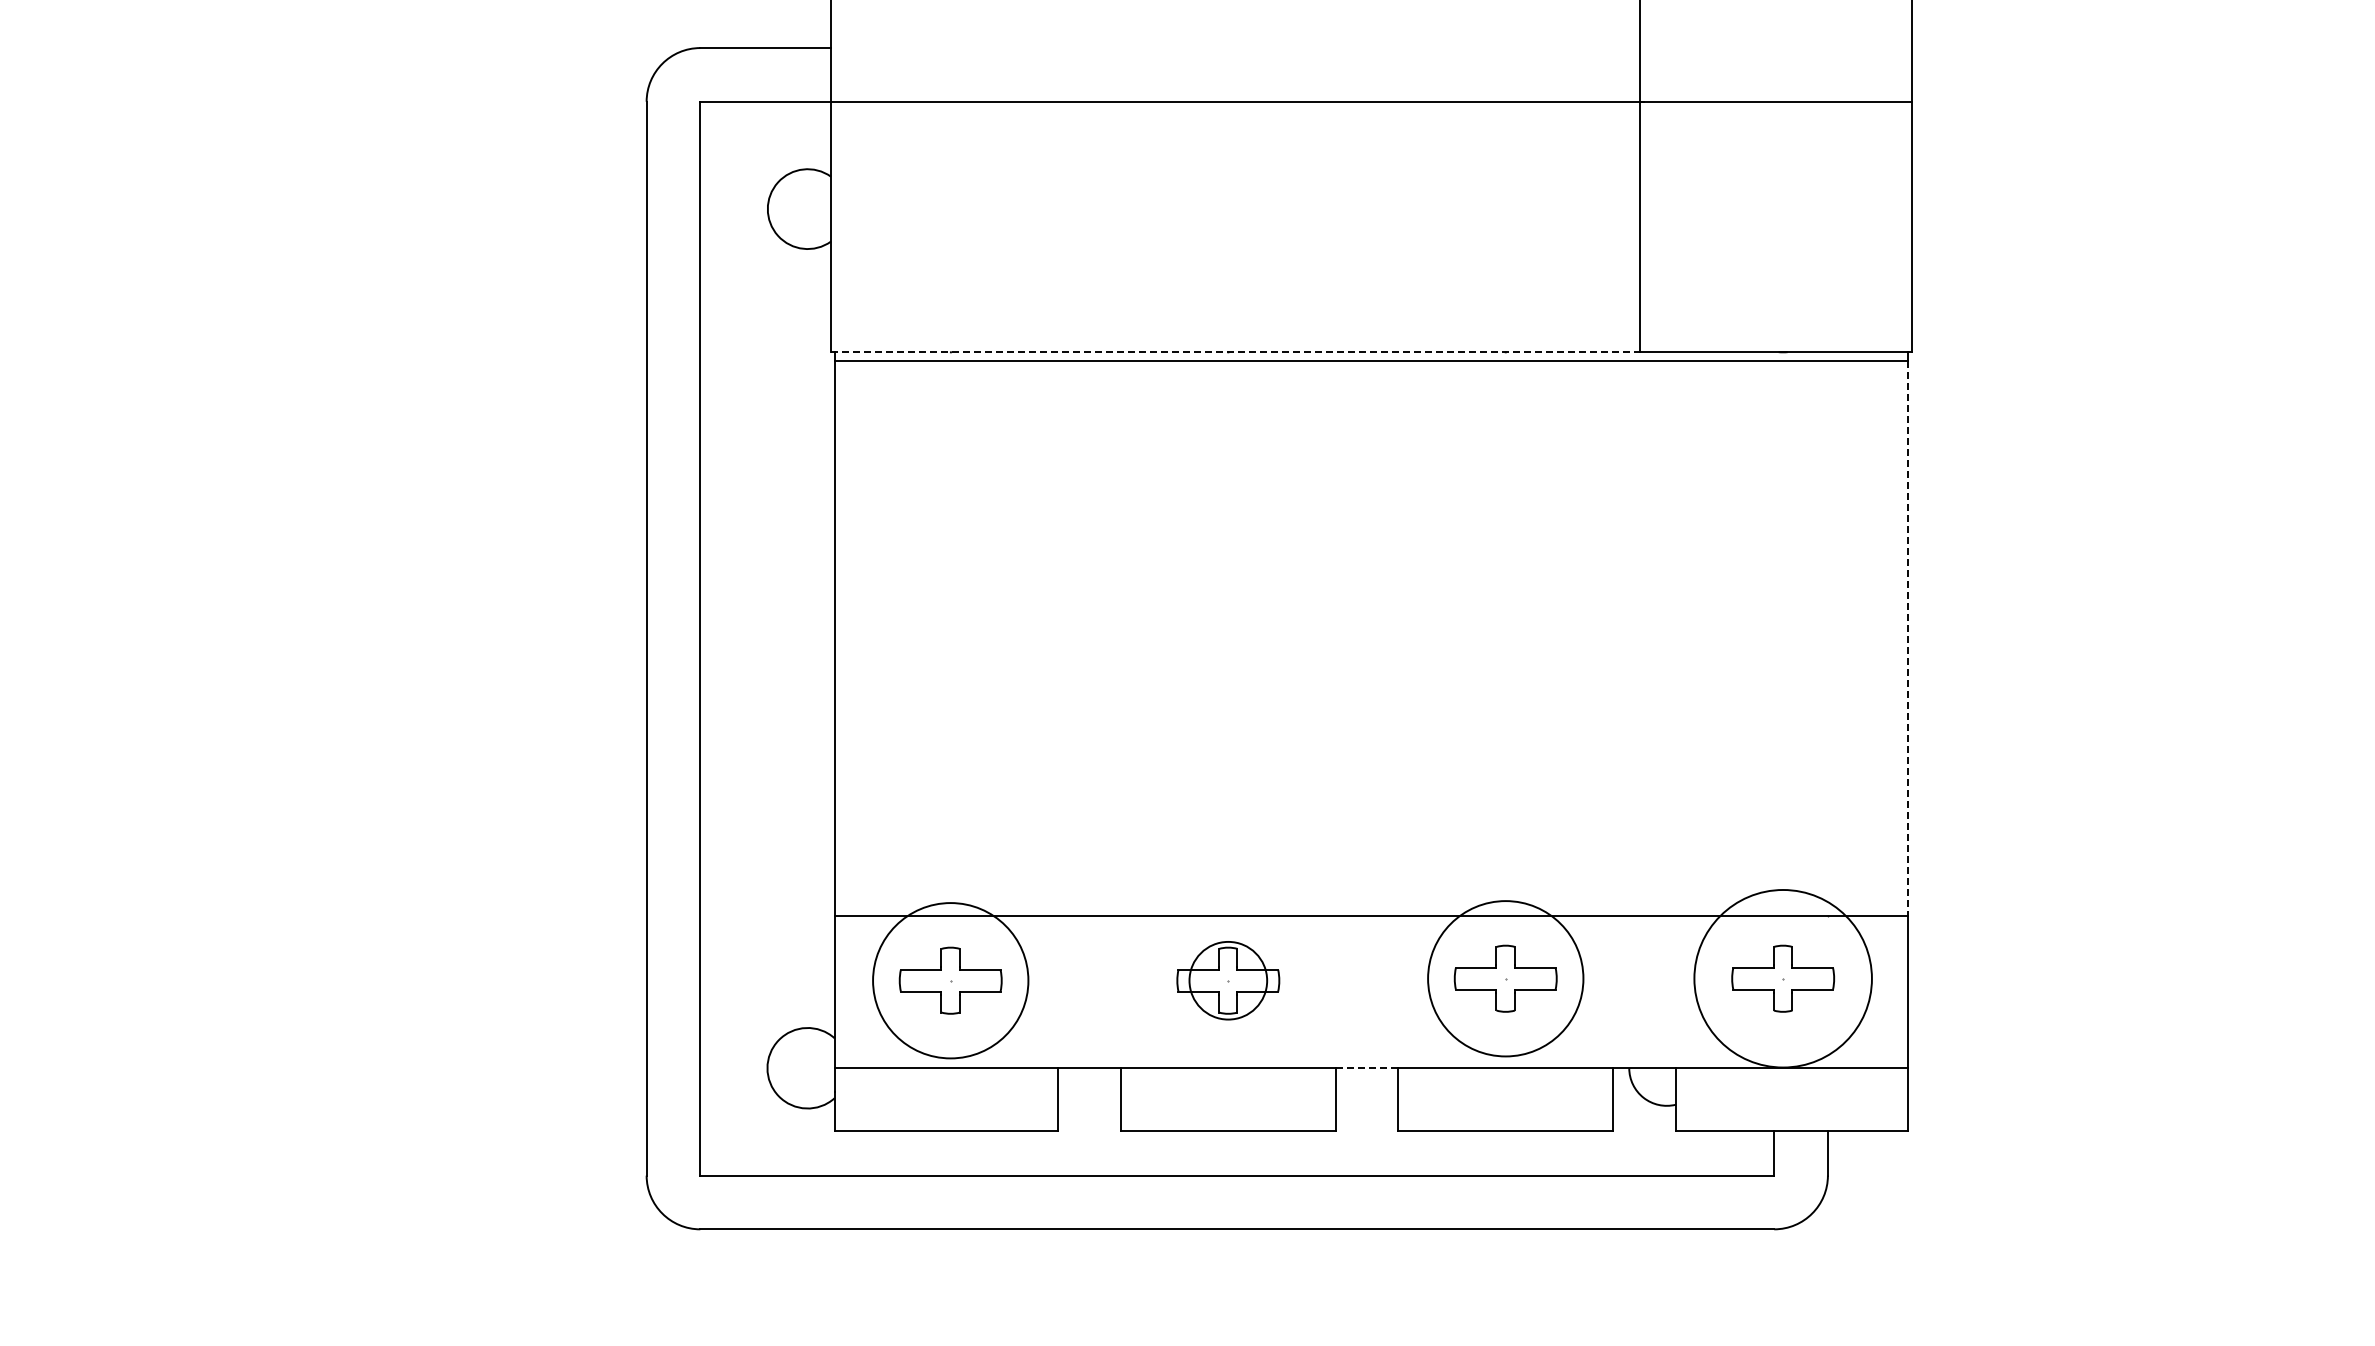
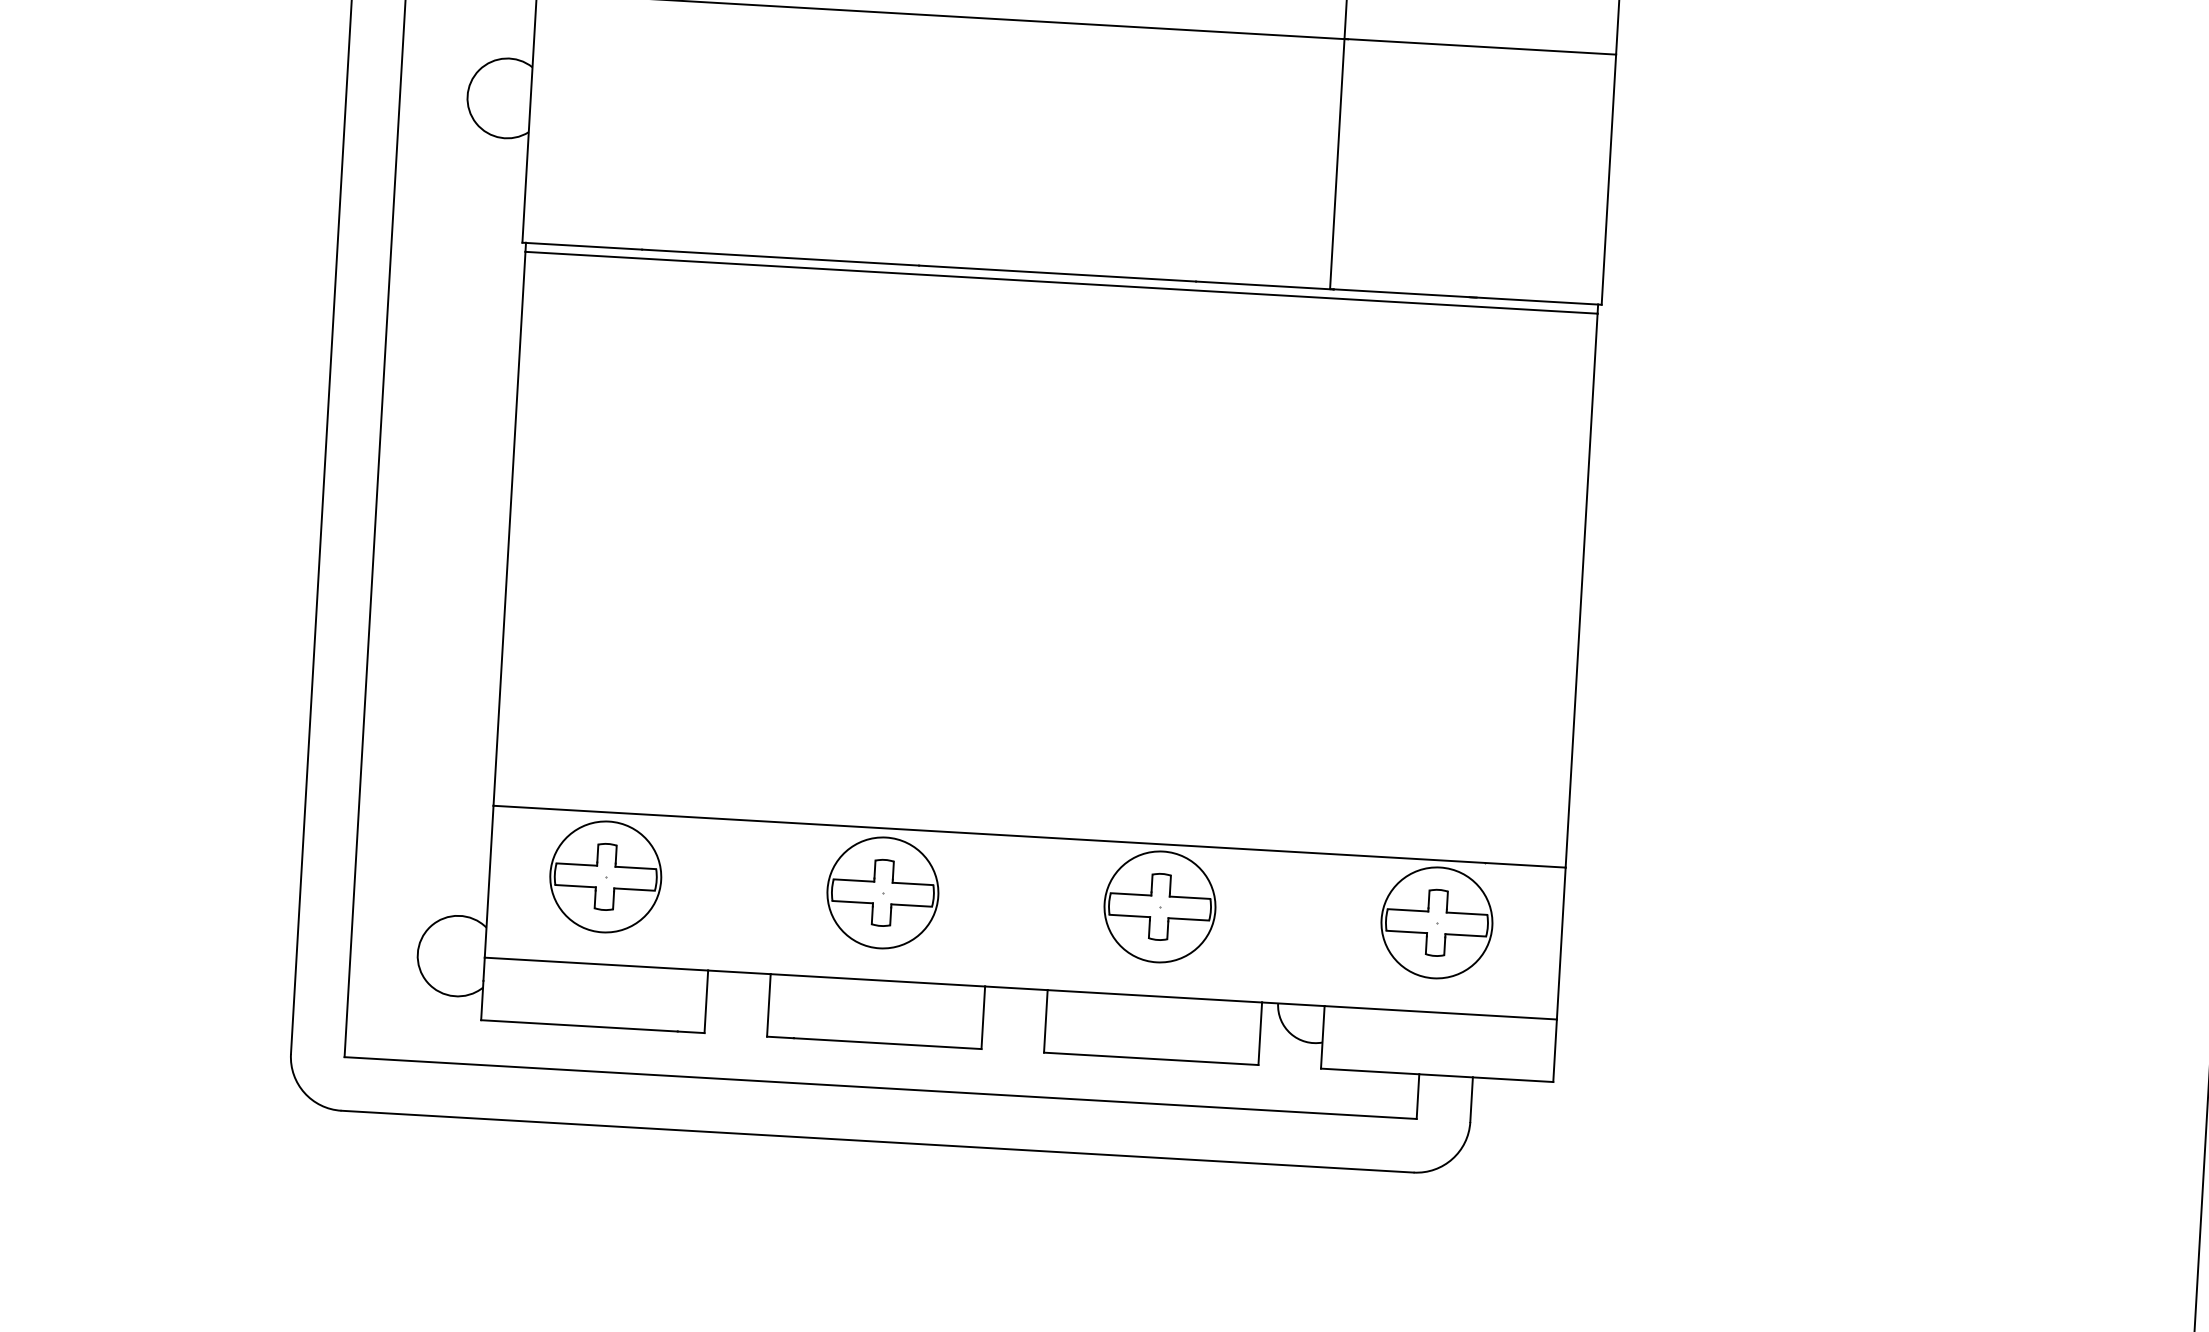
line: (1237, 352) -> (928, 266), dashed -> solid
line: (1908, 639) -> (1581, 591), dashed -> solid
circle: (1505, 978) -> (1159, 906), size x0.71
circle: (1782, 978) -> (1436, 922), size x0.62
circle: (950, 980) -> (605, 876), size x0.71
circle: (1227, 980) -> (882, 892), size x1.43
line: (1366, 1068) -> (1015, 988), dashed -> solid

